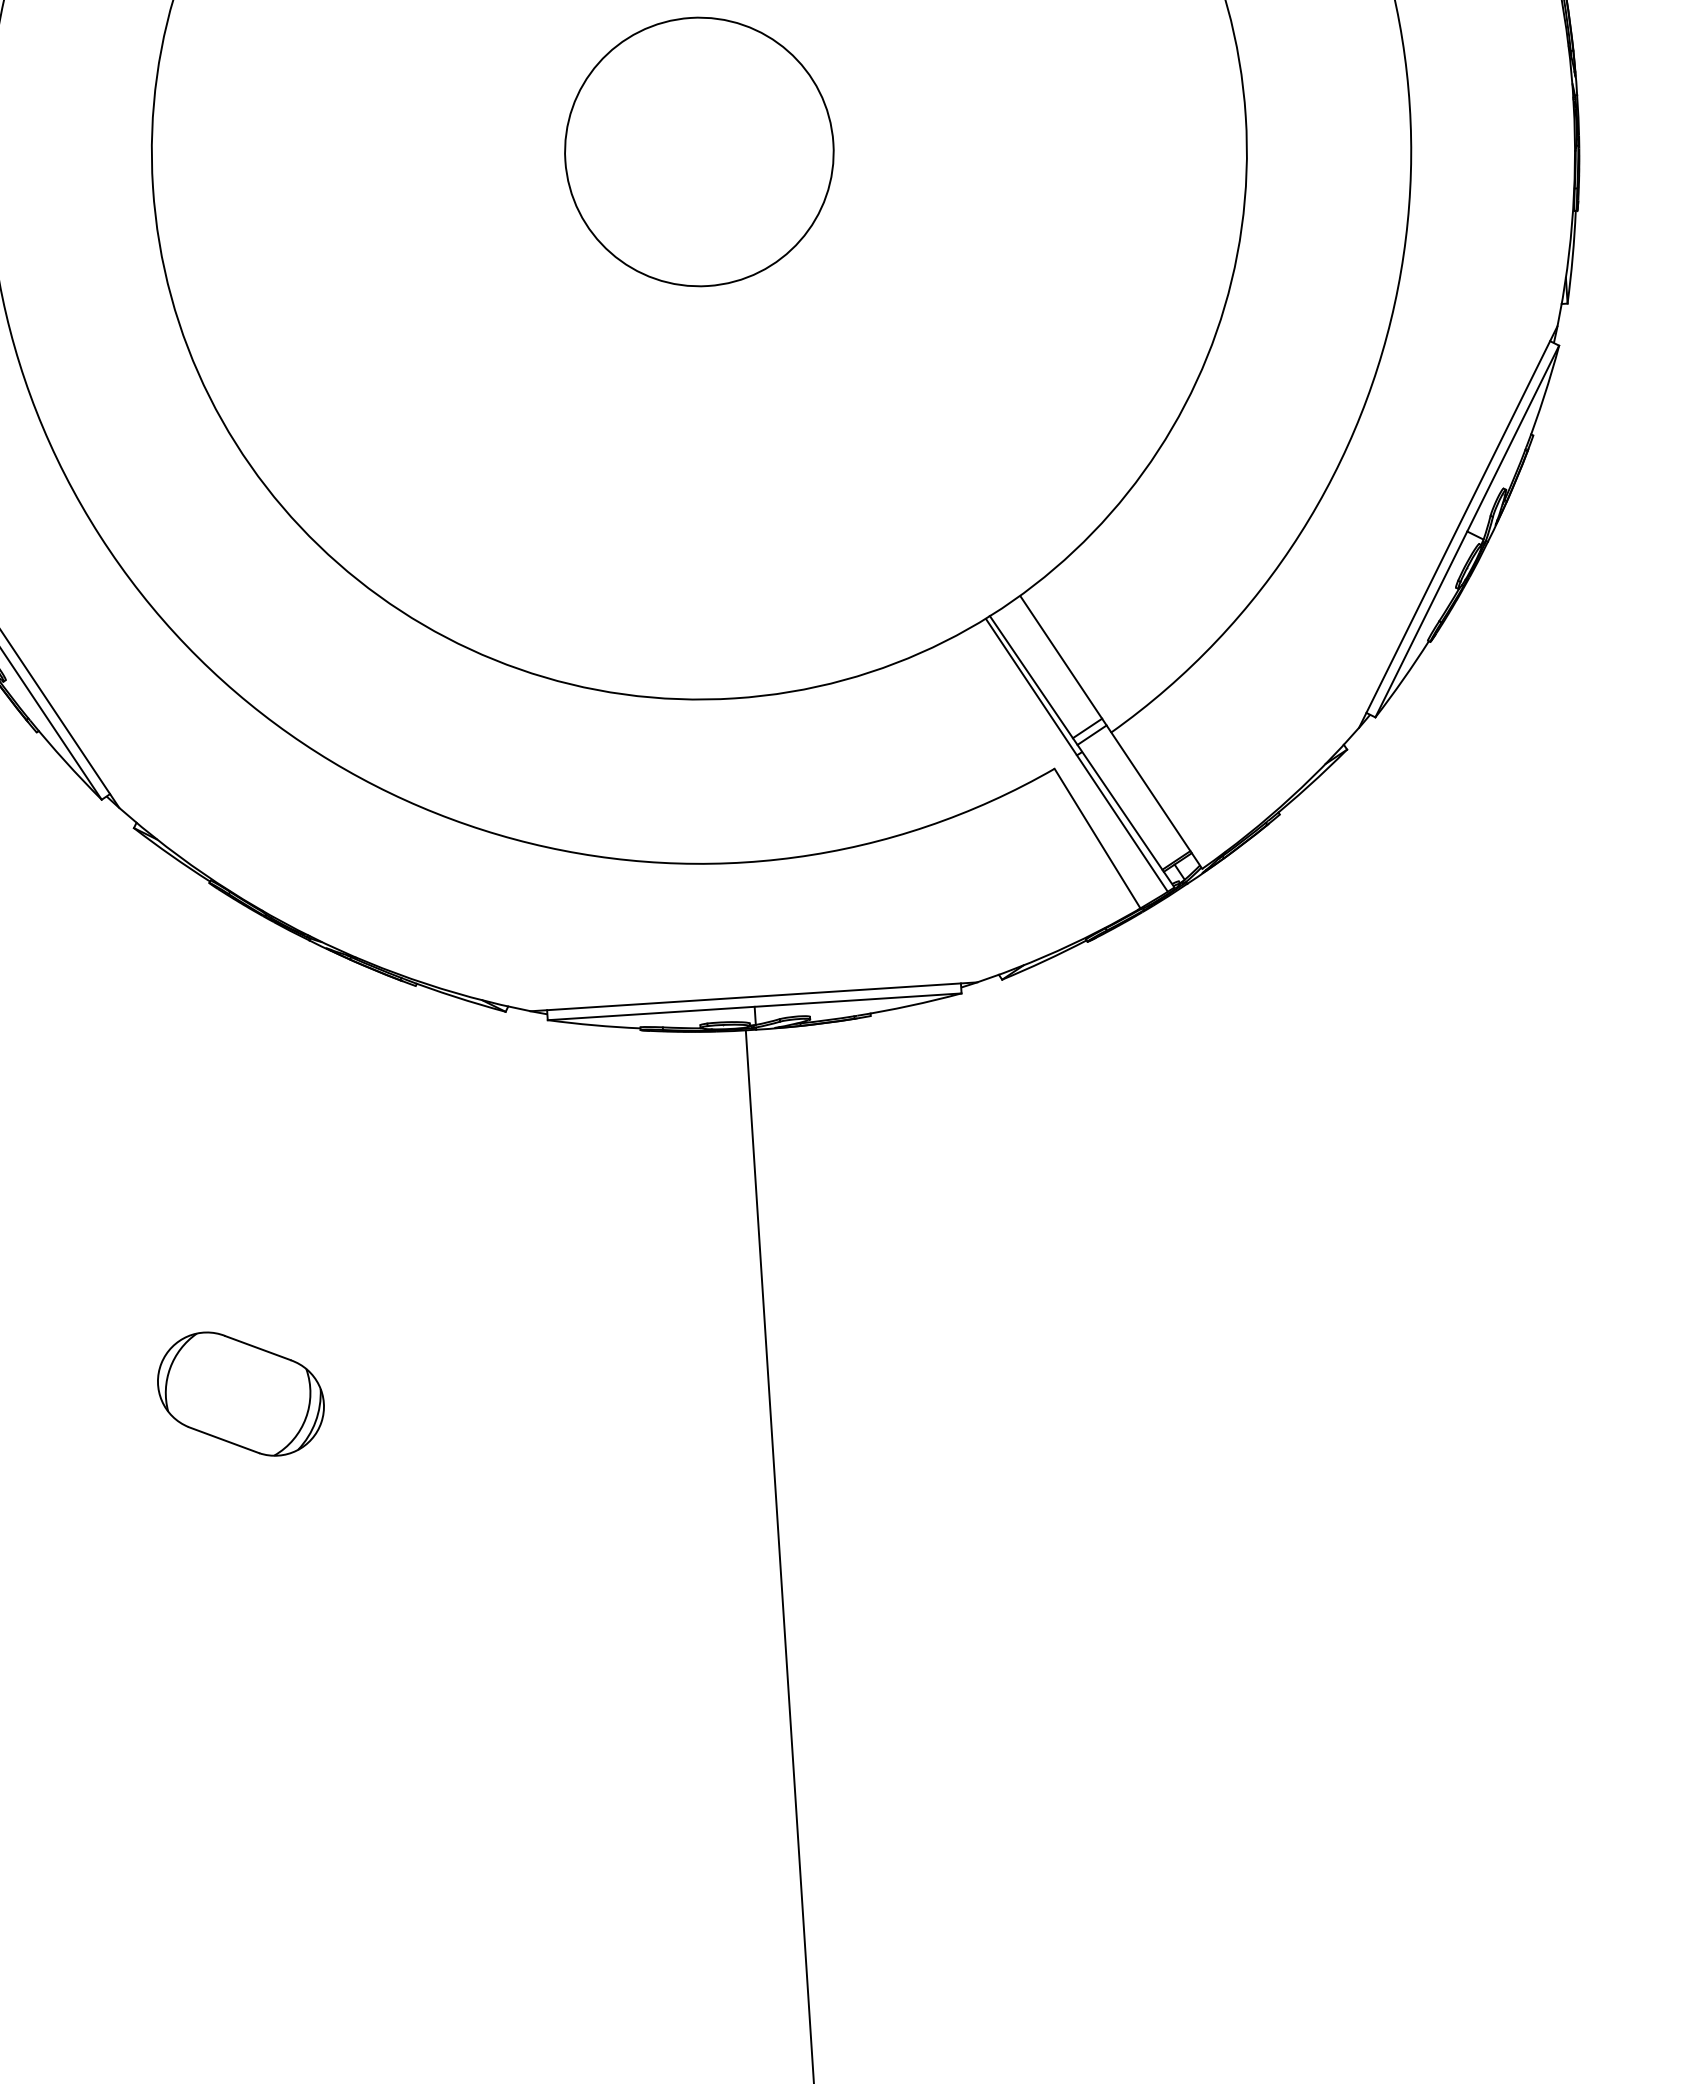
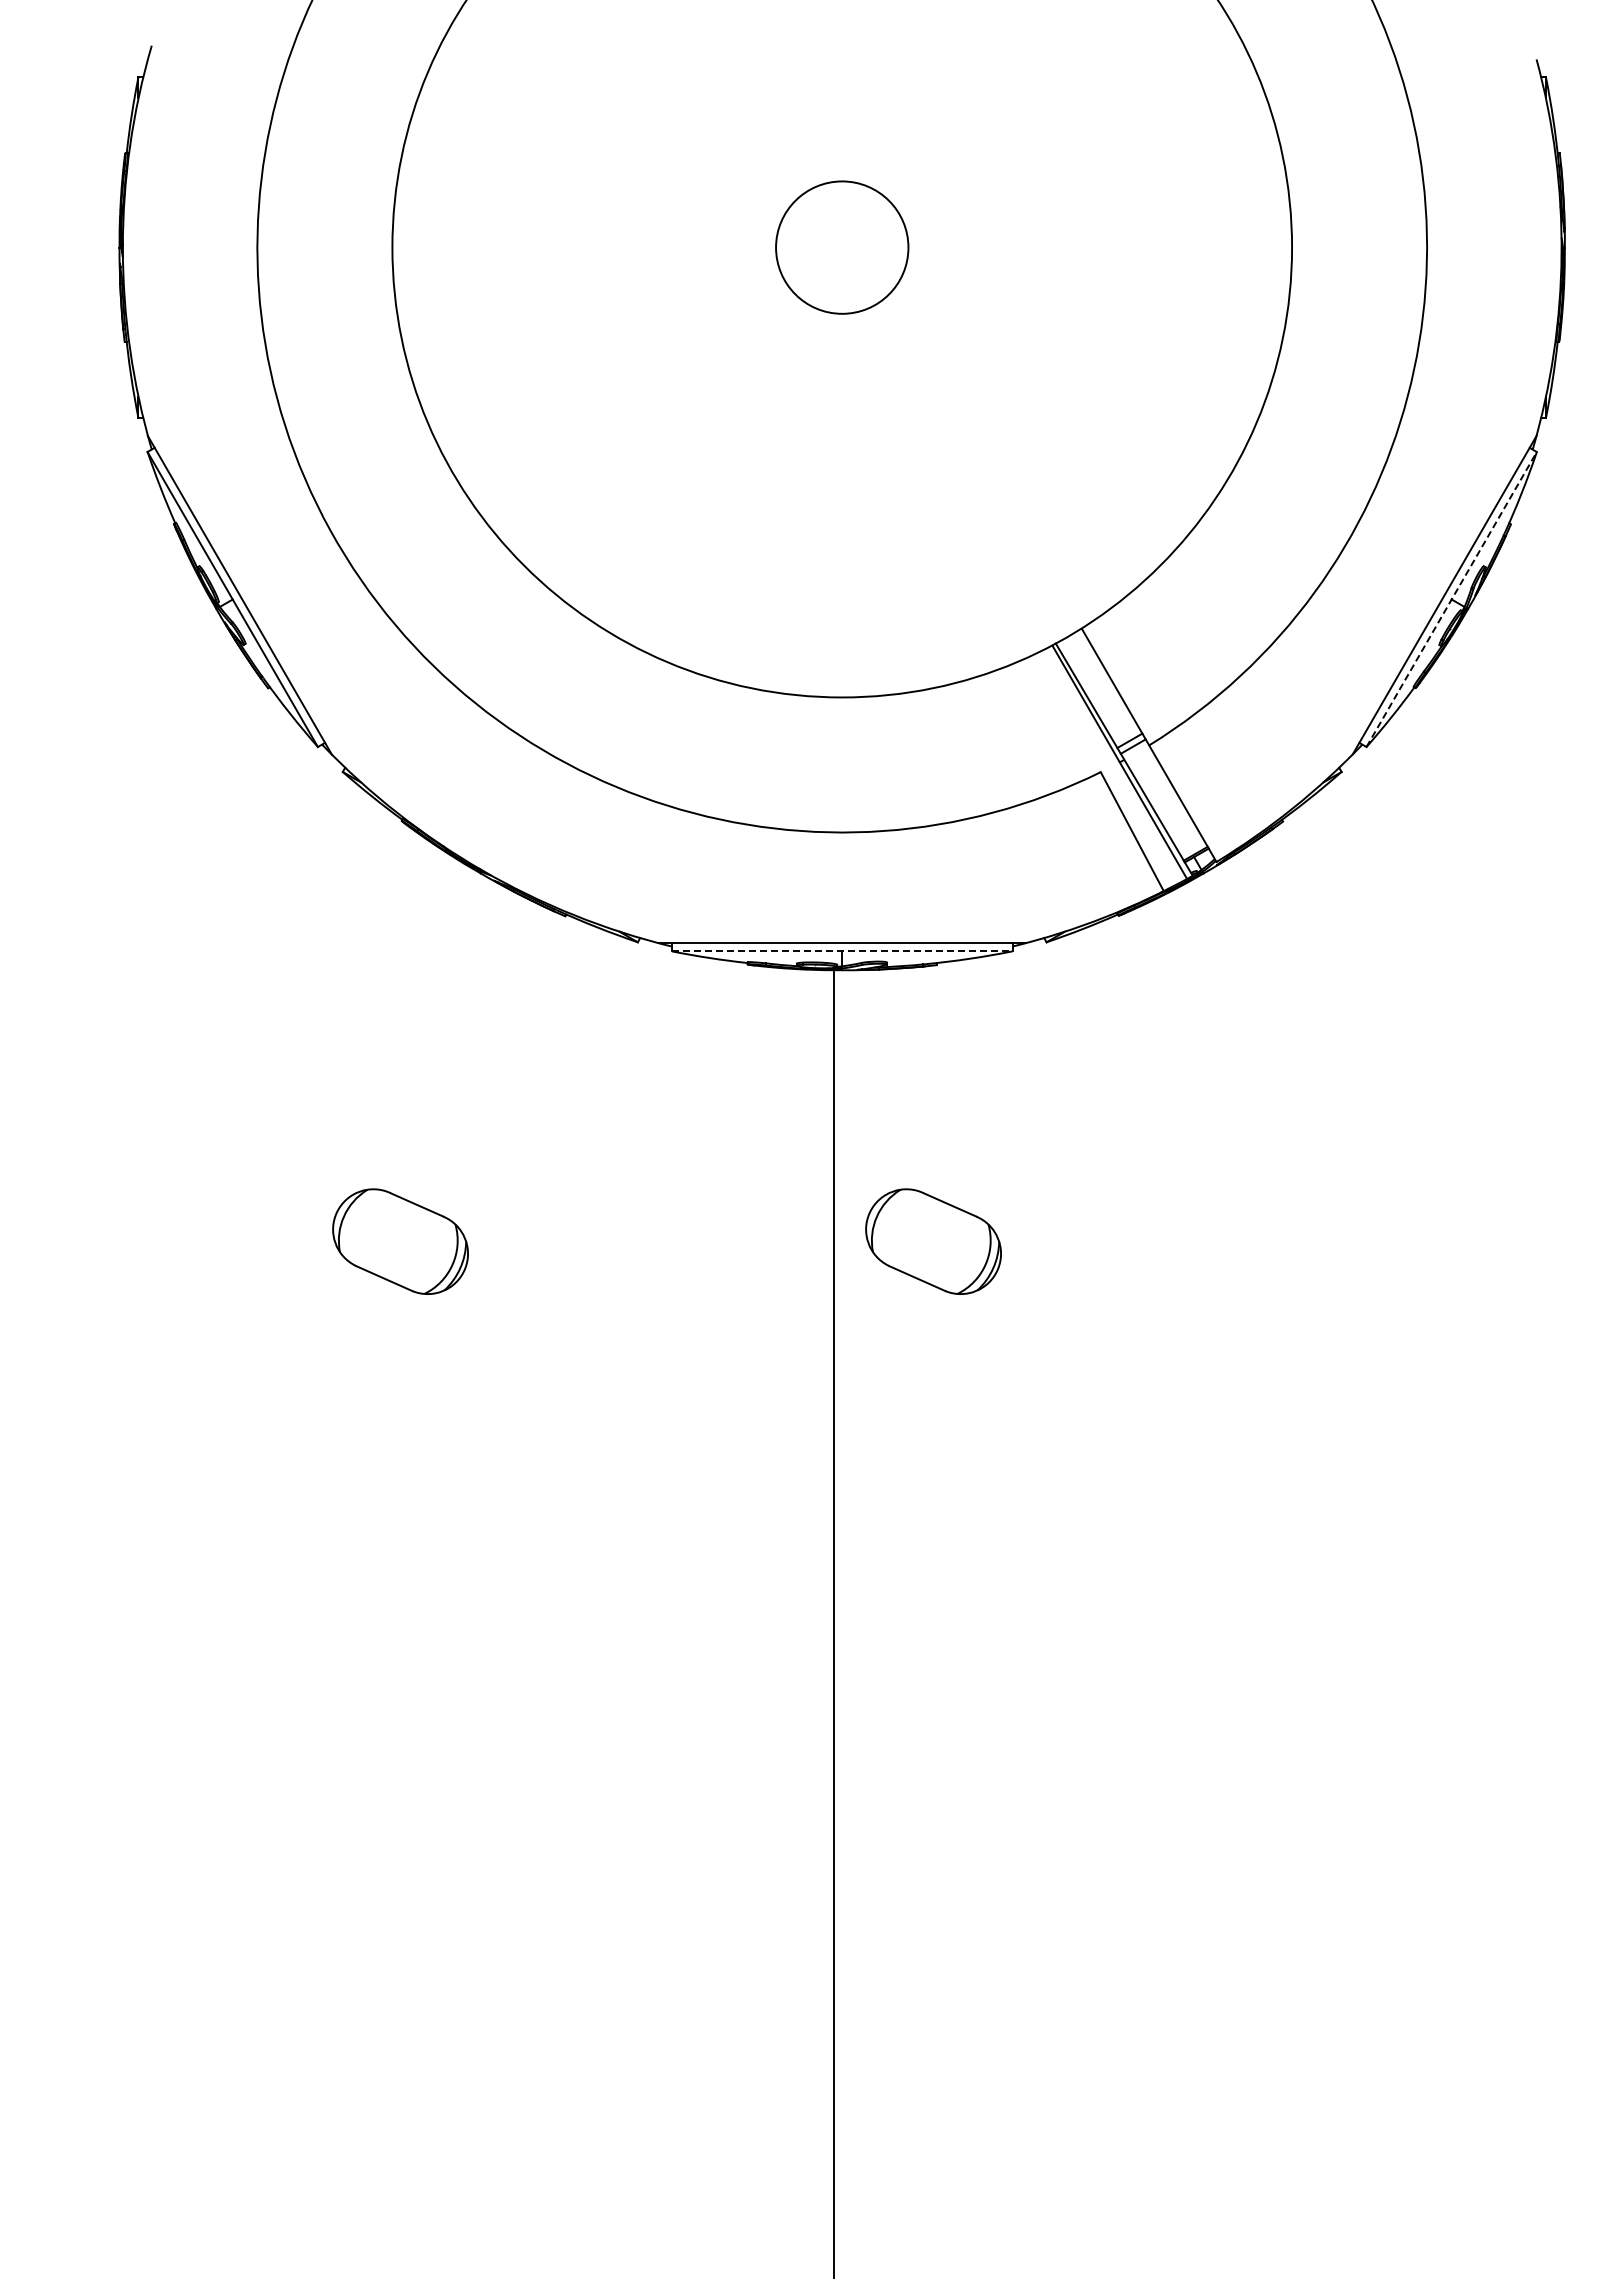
circle: (698, 151) -> (841, 247), size x0.6
line: (1467, 531) -> (1451, 599), solid -> dashed
line: (754, 1006) -> (842, 951), solid -> dashed
part: (888, 1352) -> (933, 1241), added

